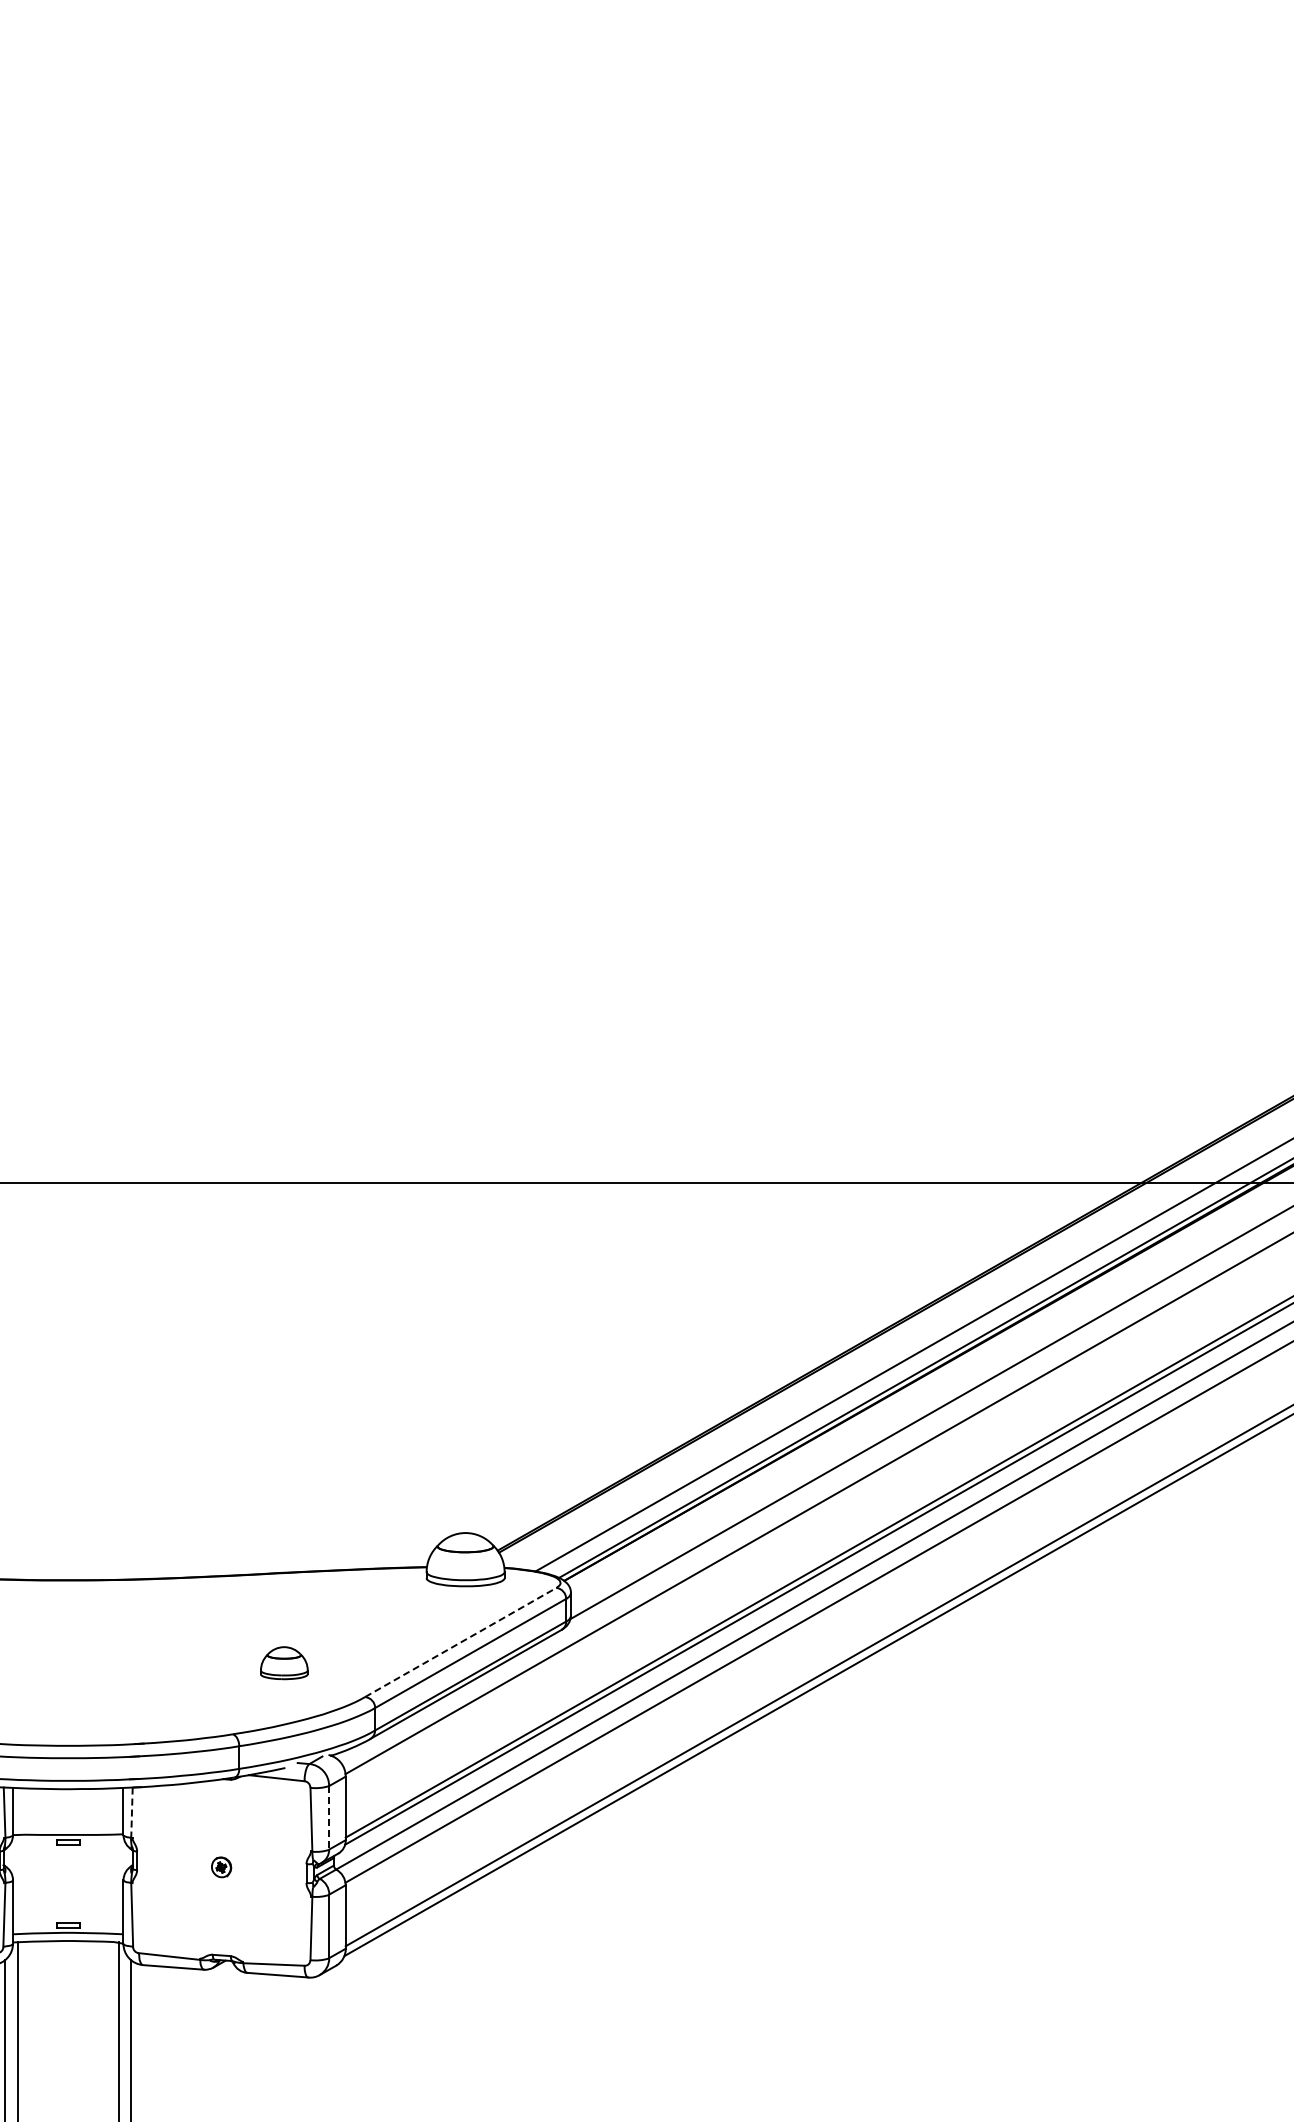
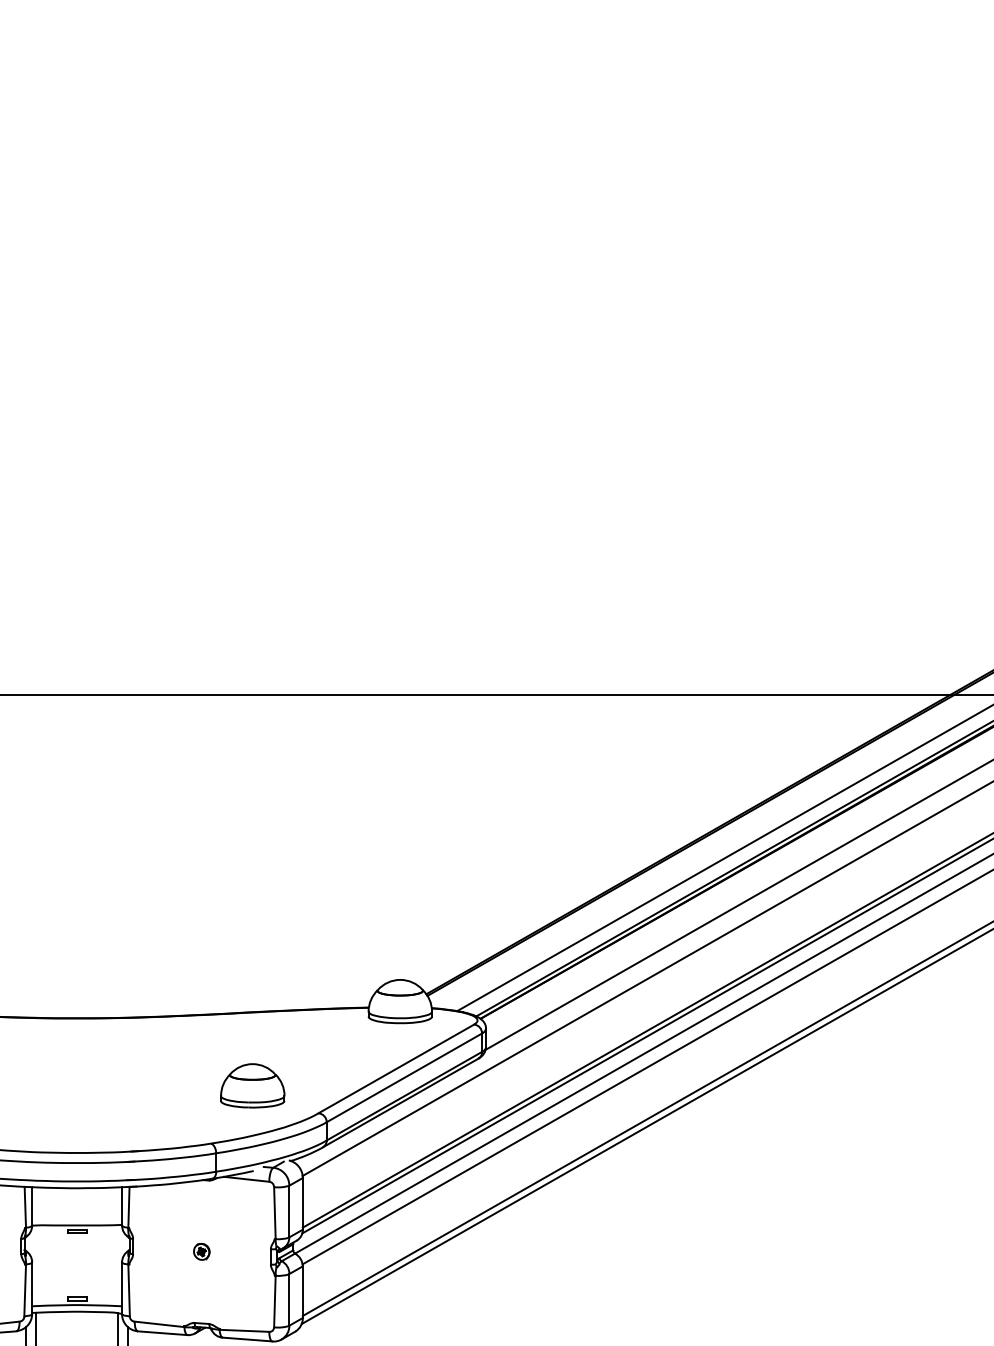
line: (461, 1642) -> (396, 1068), dashed -> solid
part: (284, 1662) -> (253, 1085), size x1.67
line: (131, 1813) -> (128, 1208), dashed -> solid
line: (329, 1817) -> (289, 1211), dashed -> solid

